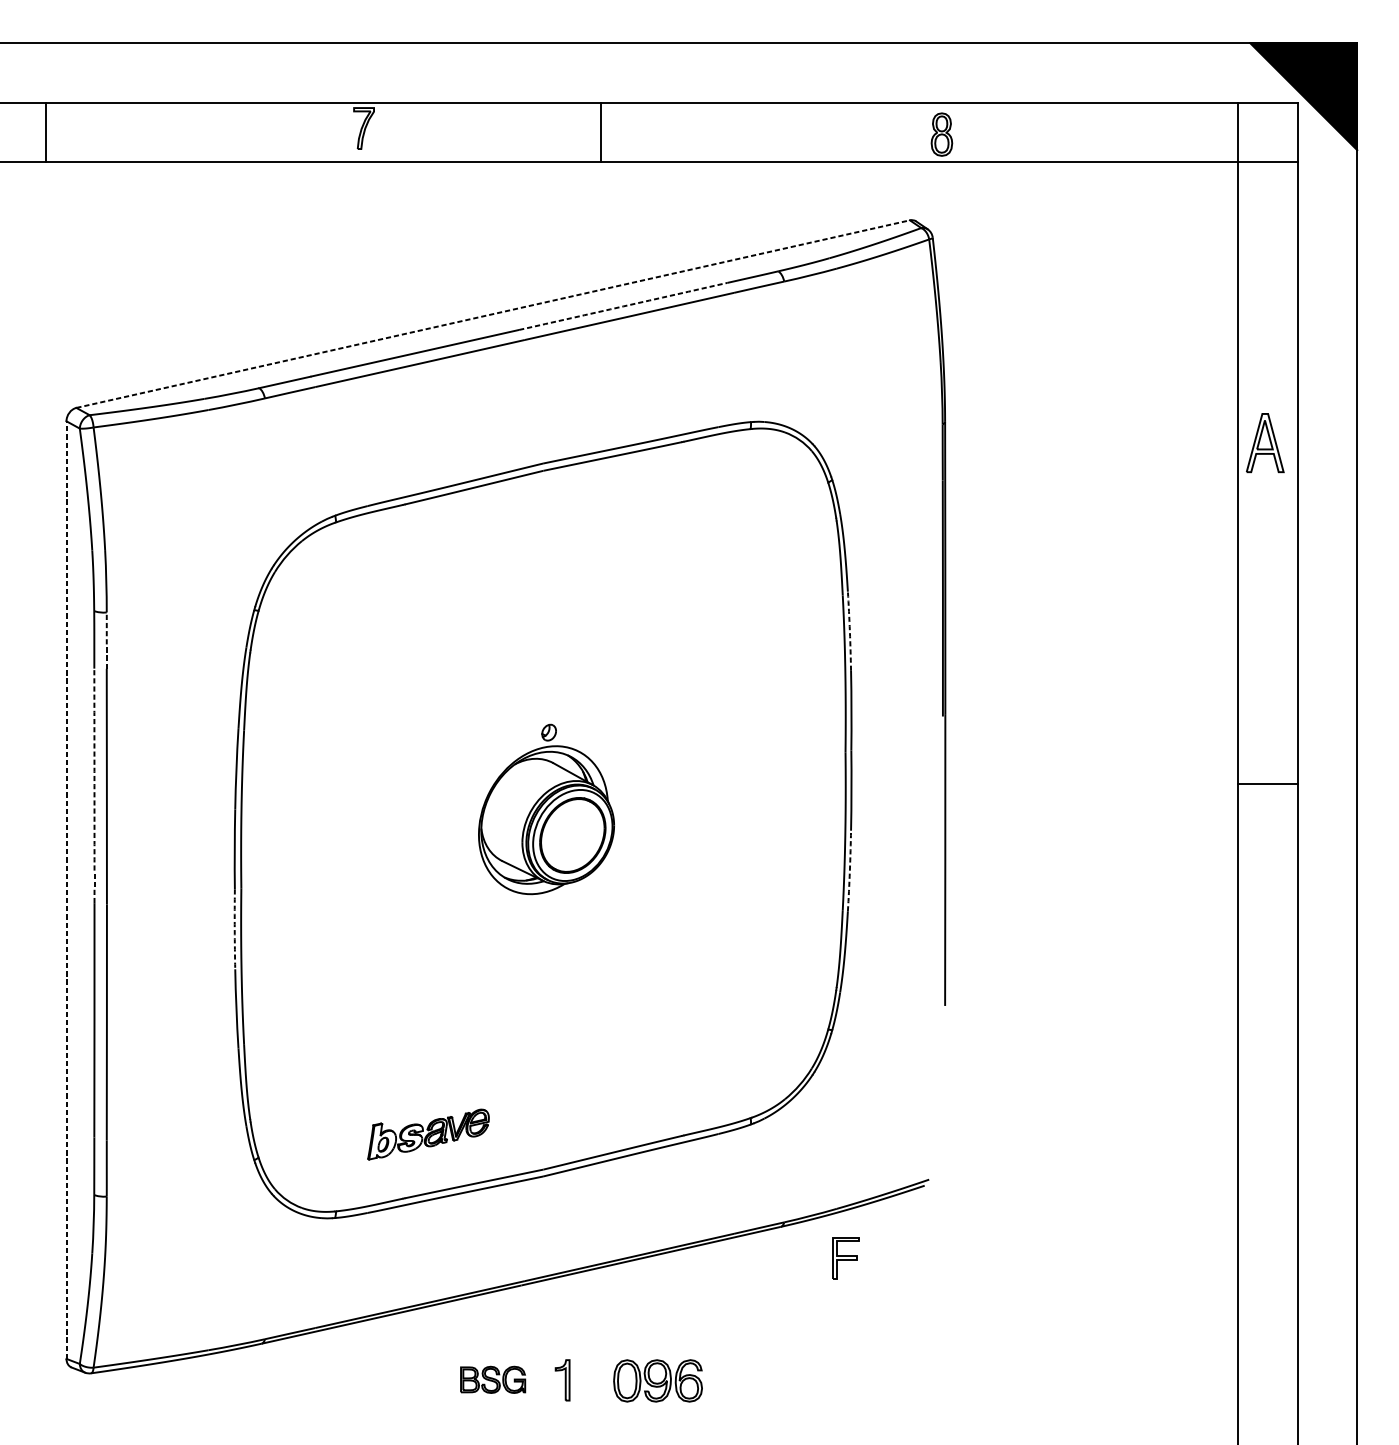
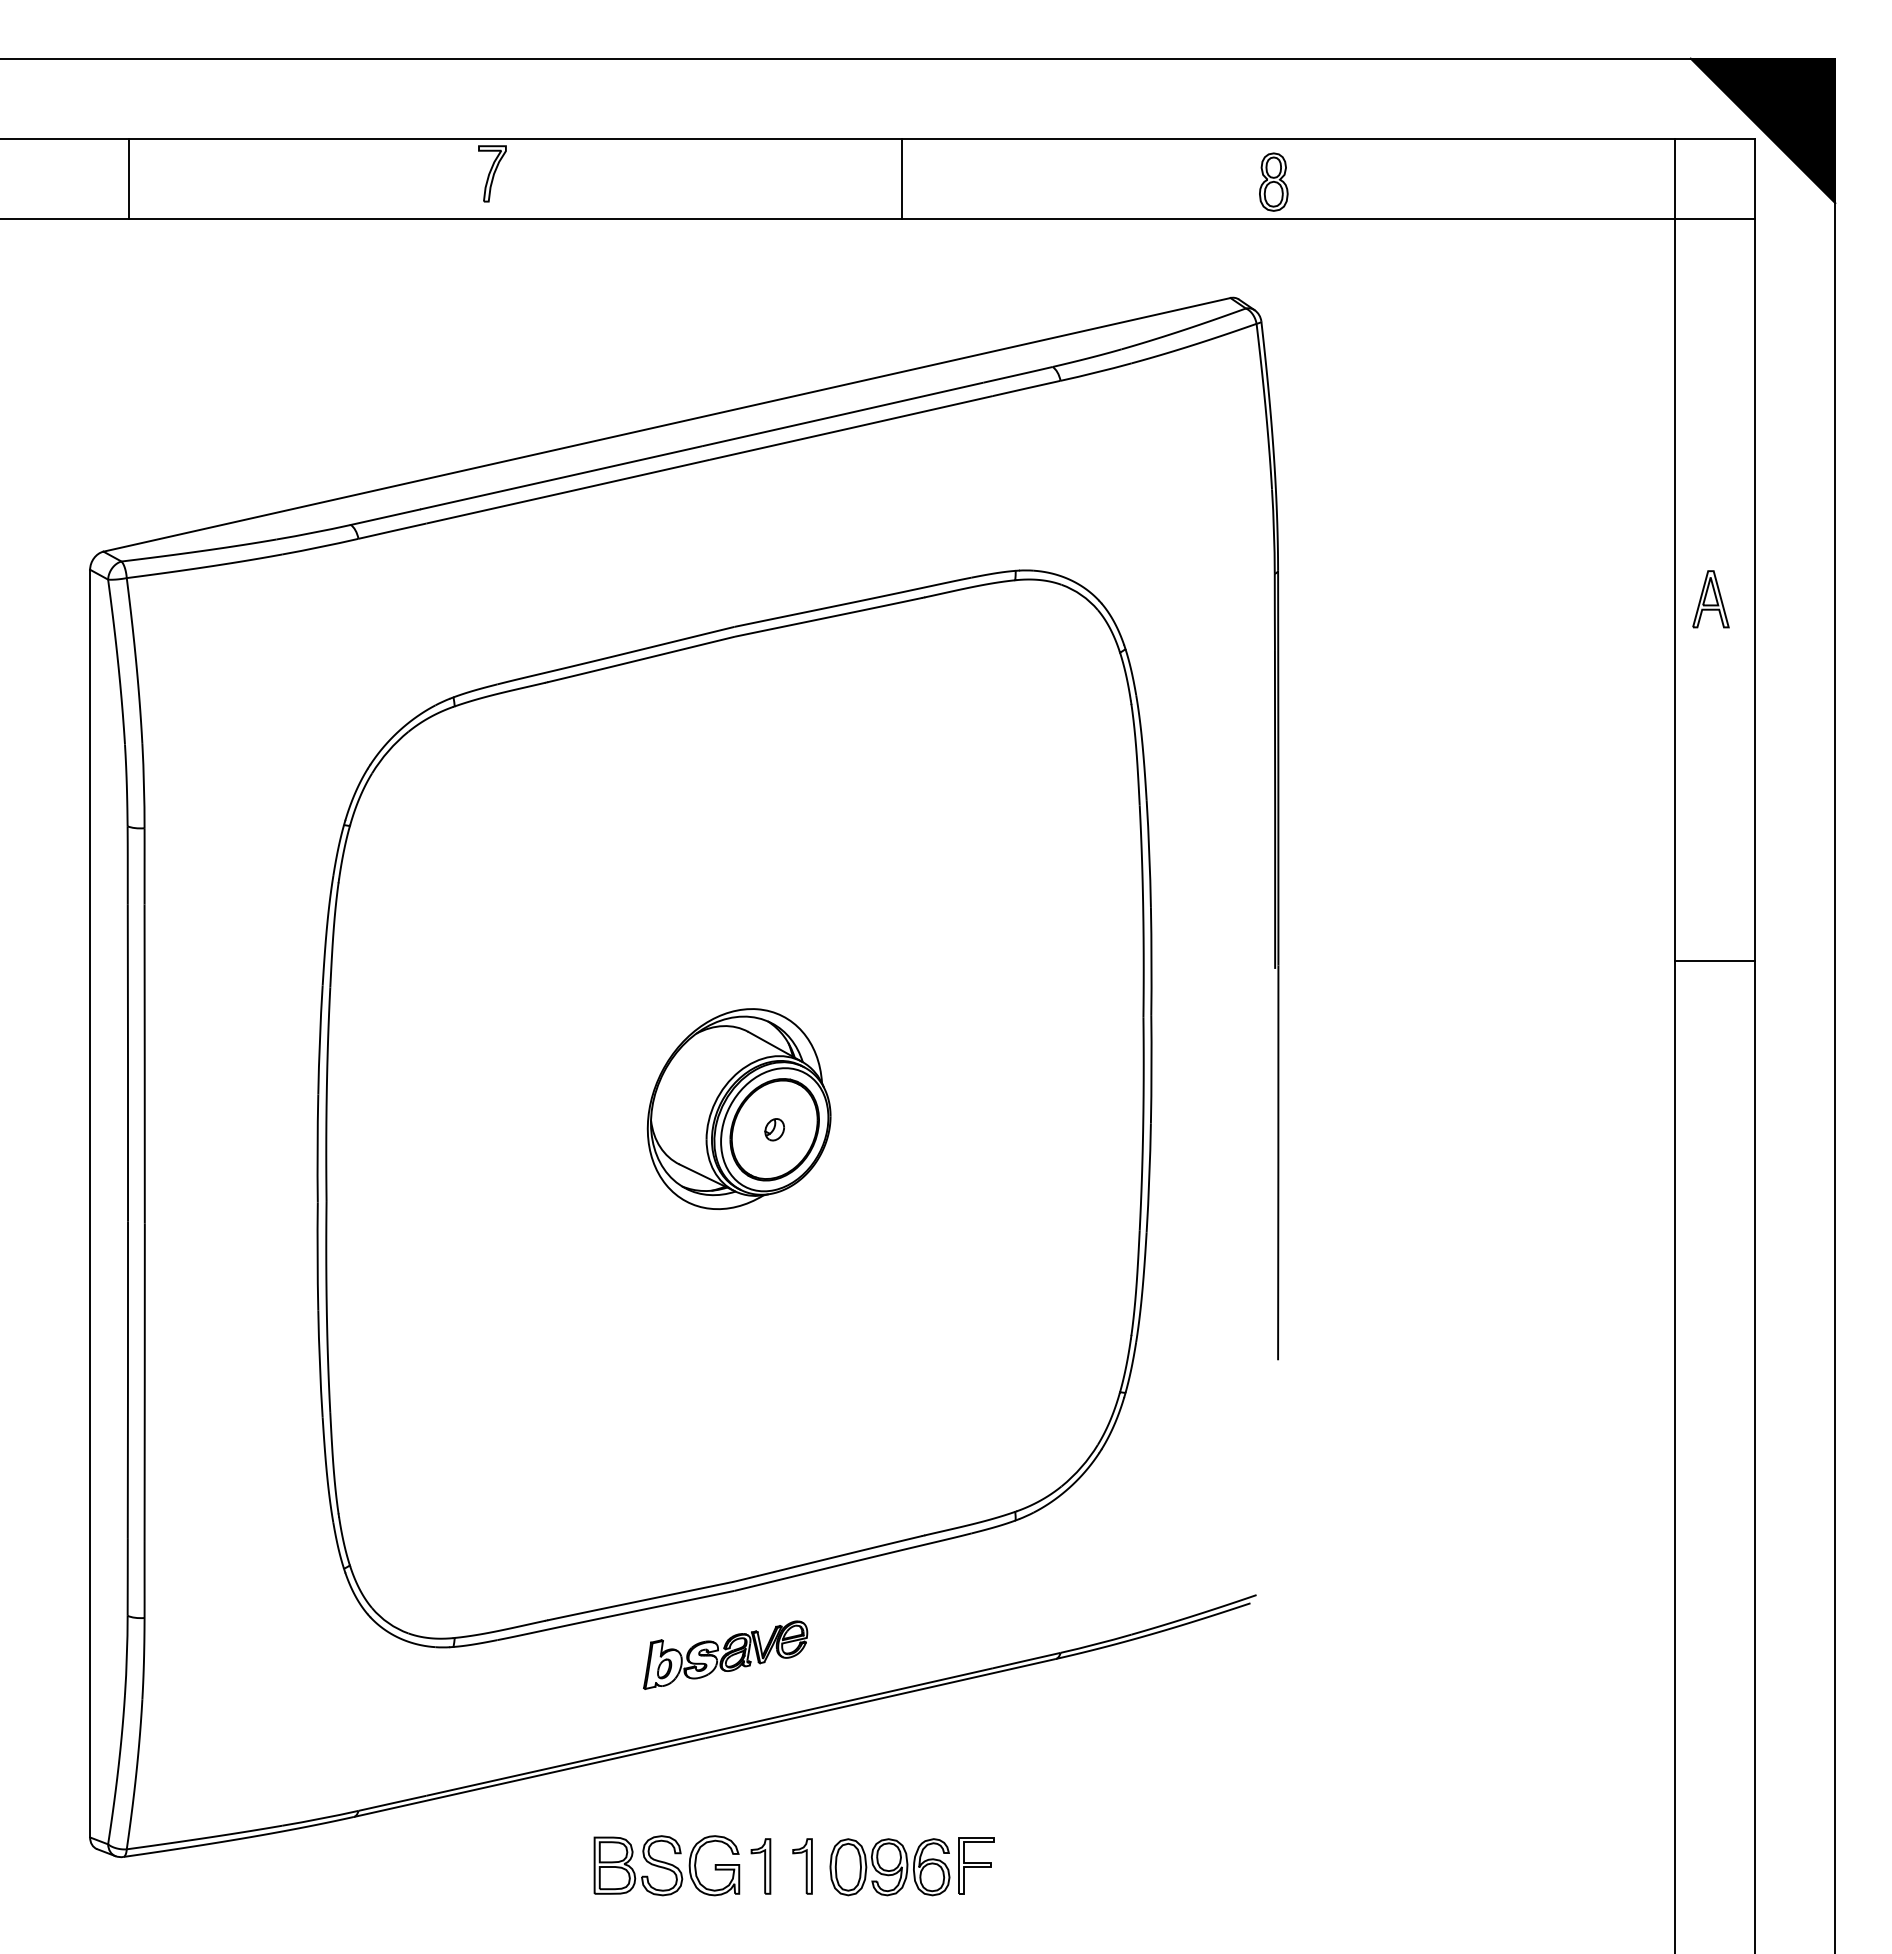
line: (45, 131) -> (128, 178), moved
line: (600, 131) -> (901, 178), moved
arc: (622, 306) -> (842, 414), dashed -> solid
line: (493, 313) -> (667, 424), dashed -> solid
part: (1264, 443) -> (1710, 599), size x0.71
arc: (850, 631) -> (1149, 853), dashed -> solid
line: (106, 640) -> (144, 866), dashed -> solid
part: (548, 732) -> (774, 1129), moved
line: (1267, 783) -> (1714, 960), moved
arc: (94, 785) -> (127, 1062), dashed -> solid
arc: (850, 870) -> (1149, 1177), dashed -> solid
line: (66, 890) -> (90, 1203), dashed -> solid
arc: (234, 929) -> (317, 1256), dashed -> solid
part: (428, 1134) -> (725, 1654), moved
part: (846, 1258) -> (976, 1865), moved
part: (492, 1379) -> (666, 1865), size x1.67
part: (593, 1380) -> (802, 1866), added

